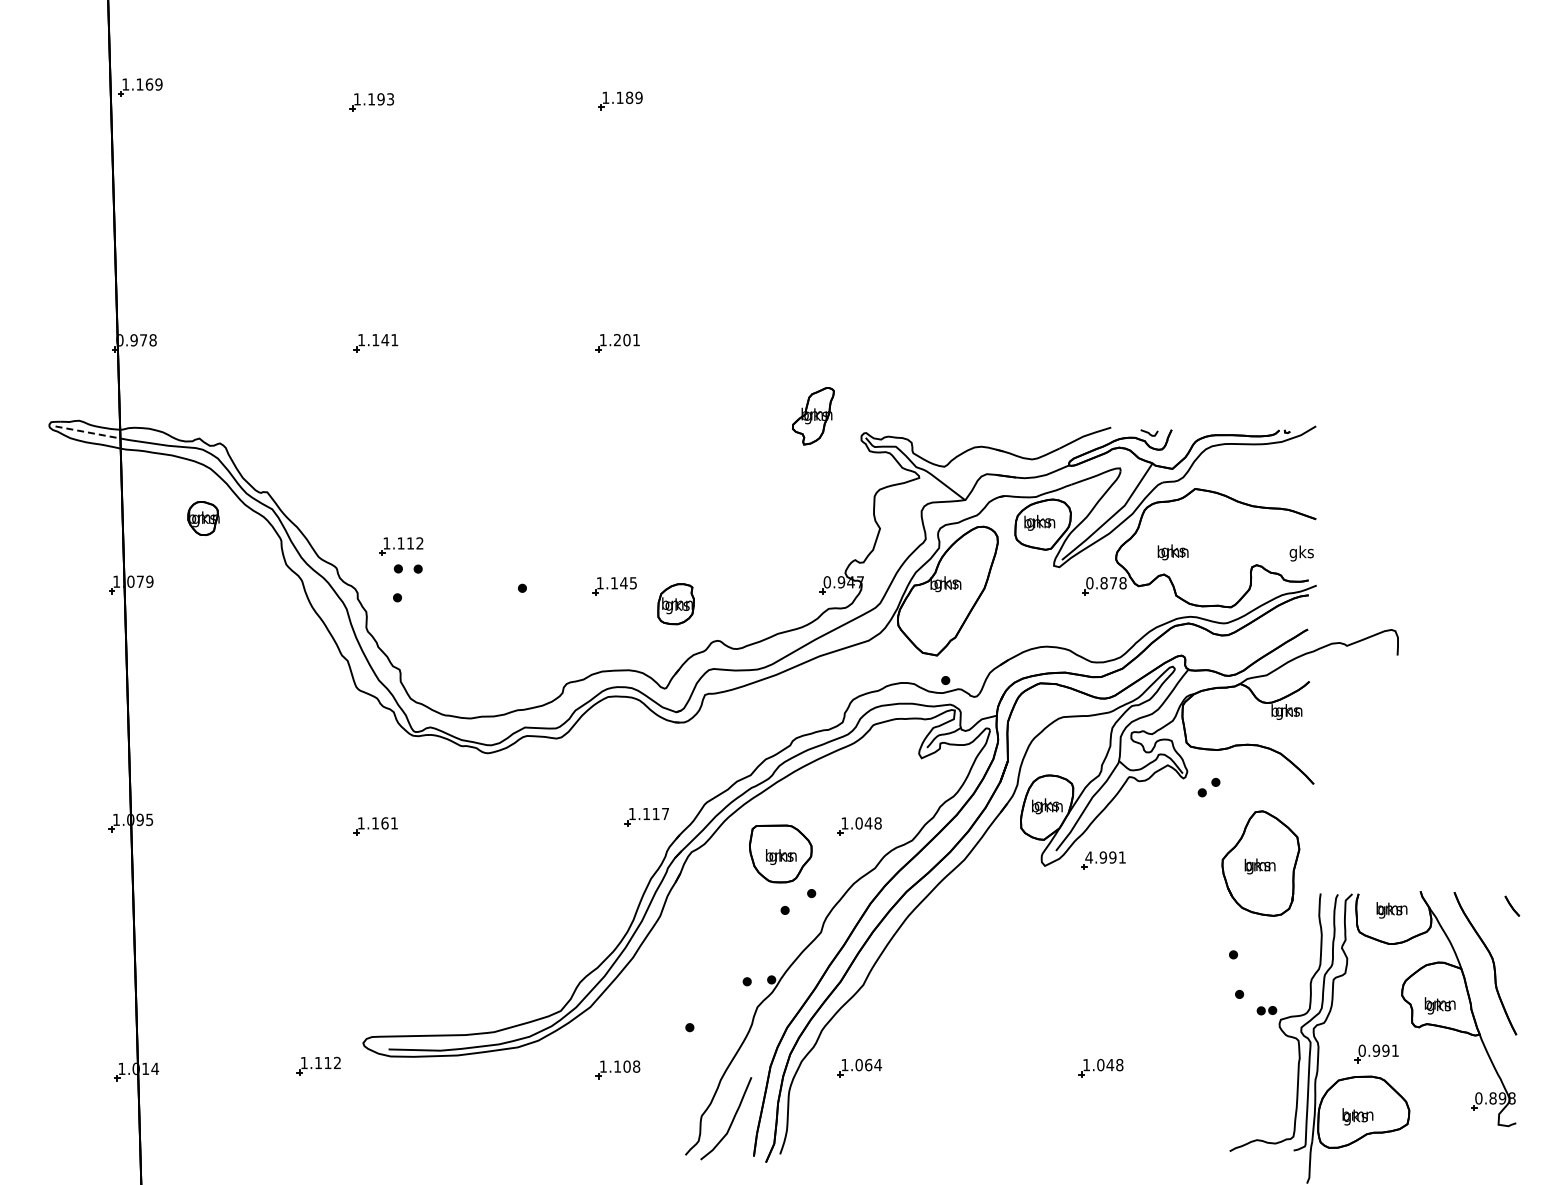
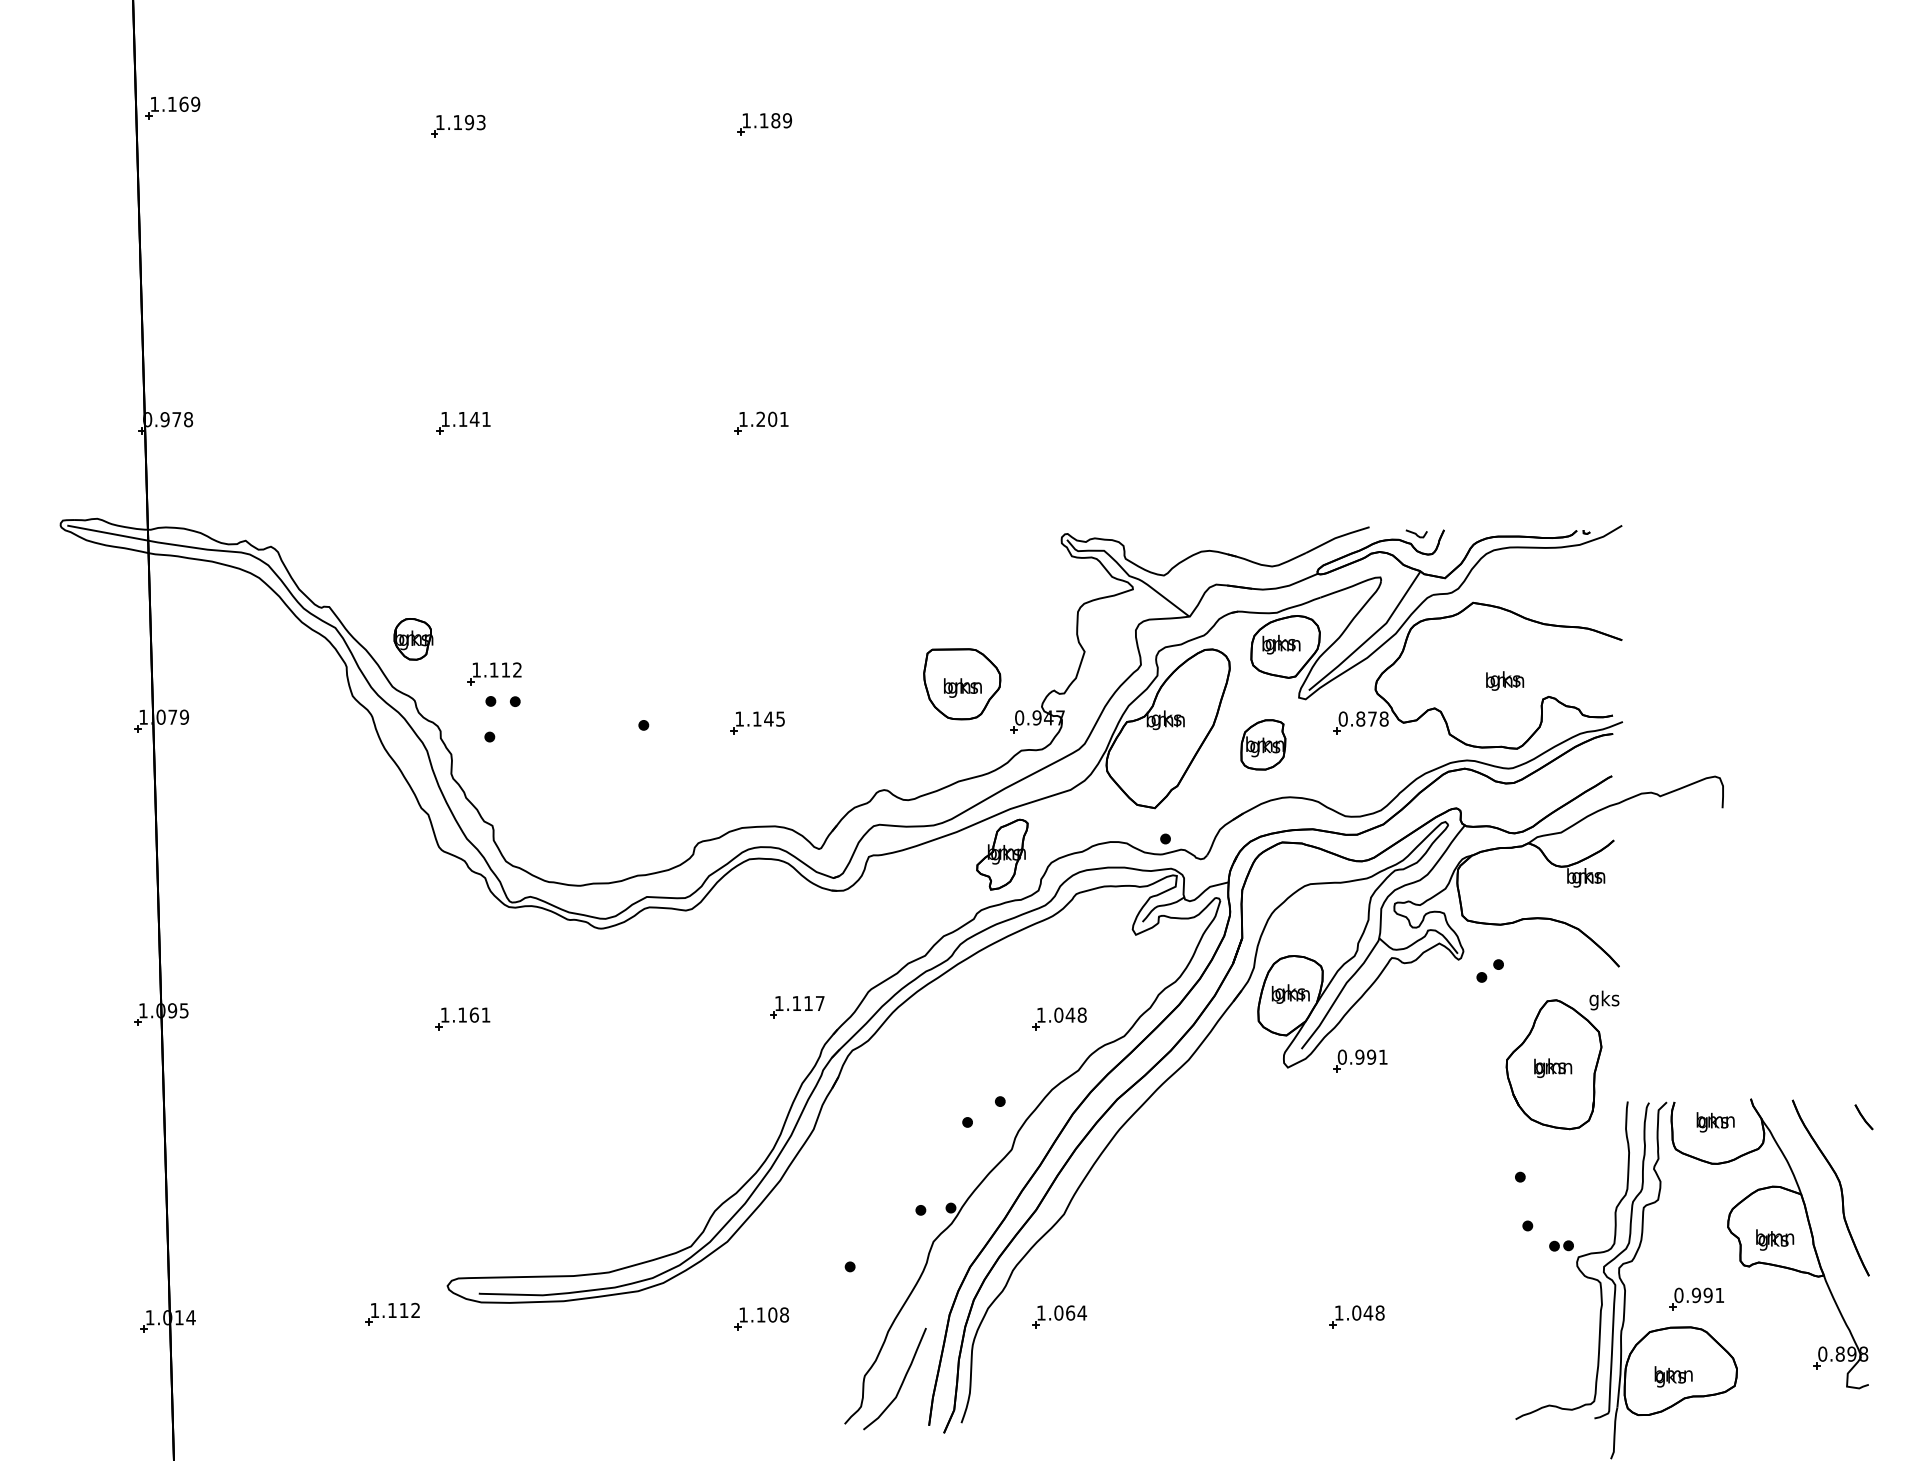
part: (813, 416) -> (1002, 855), moved
line: (88, 432) -> (108, 533), dashed -> solid
part: (203, 518) -> (413, 639), moved
text: (1172, 552) -> (1504, 681), moved
text: (1301, 553) -> (1604, 1000), moved
part: (675, 604) -> (1262, 745), moved
part: (780, 853) -> (961, 683), moved
text: (1089, 857) -> (1342, 1057), 4.991 -> 0.991

